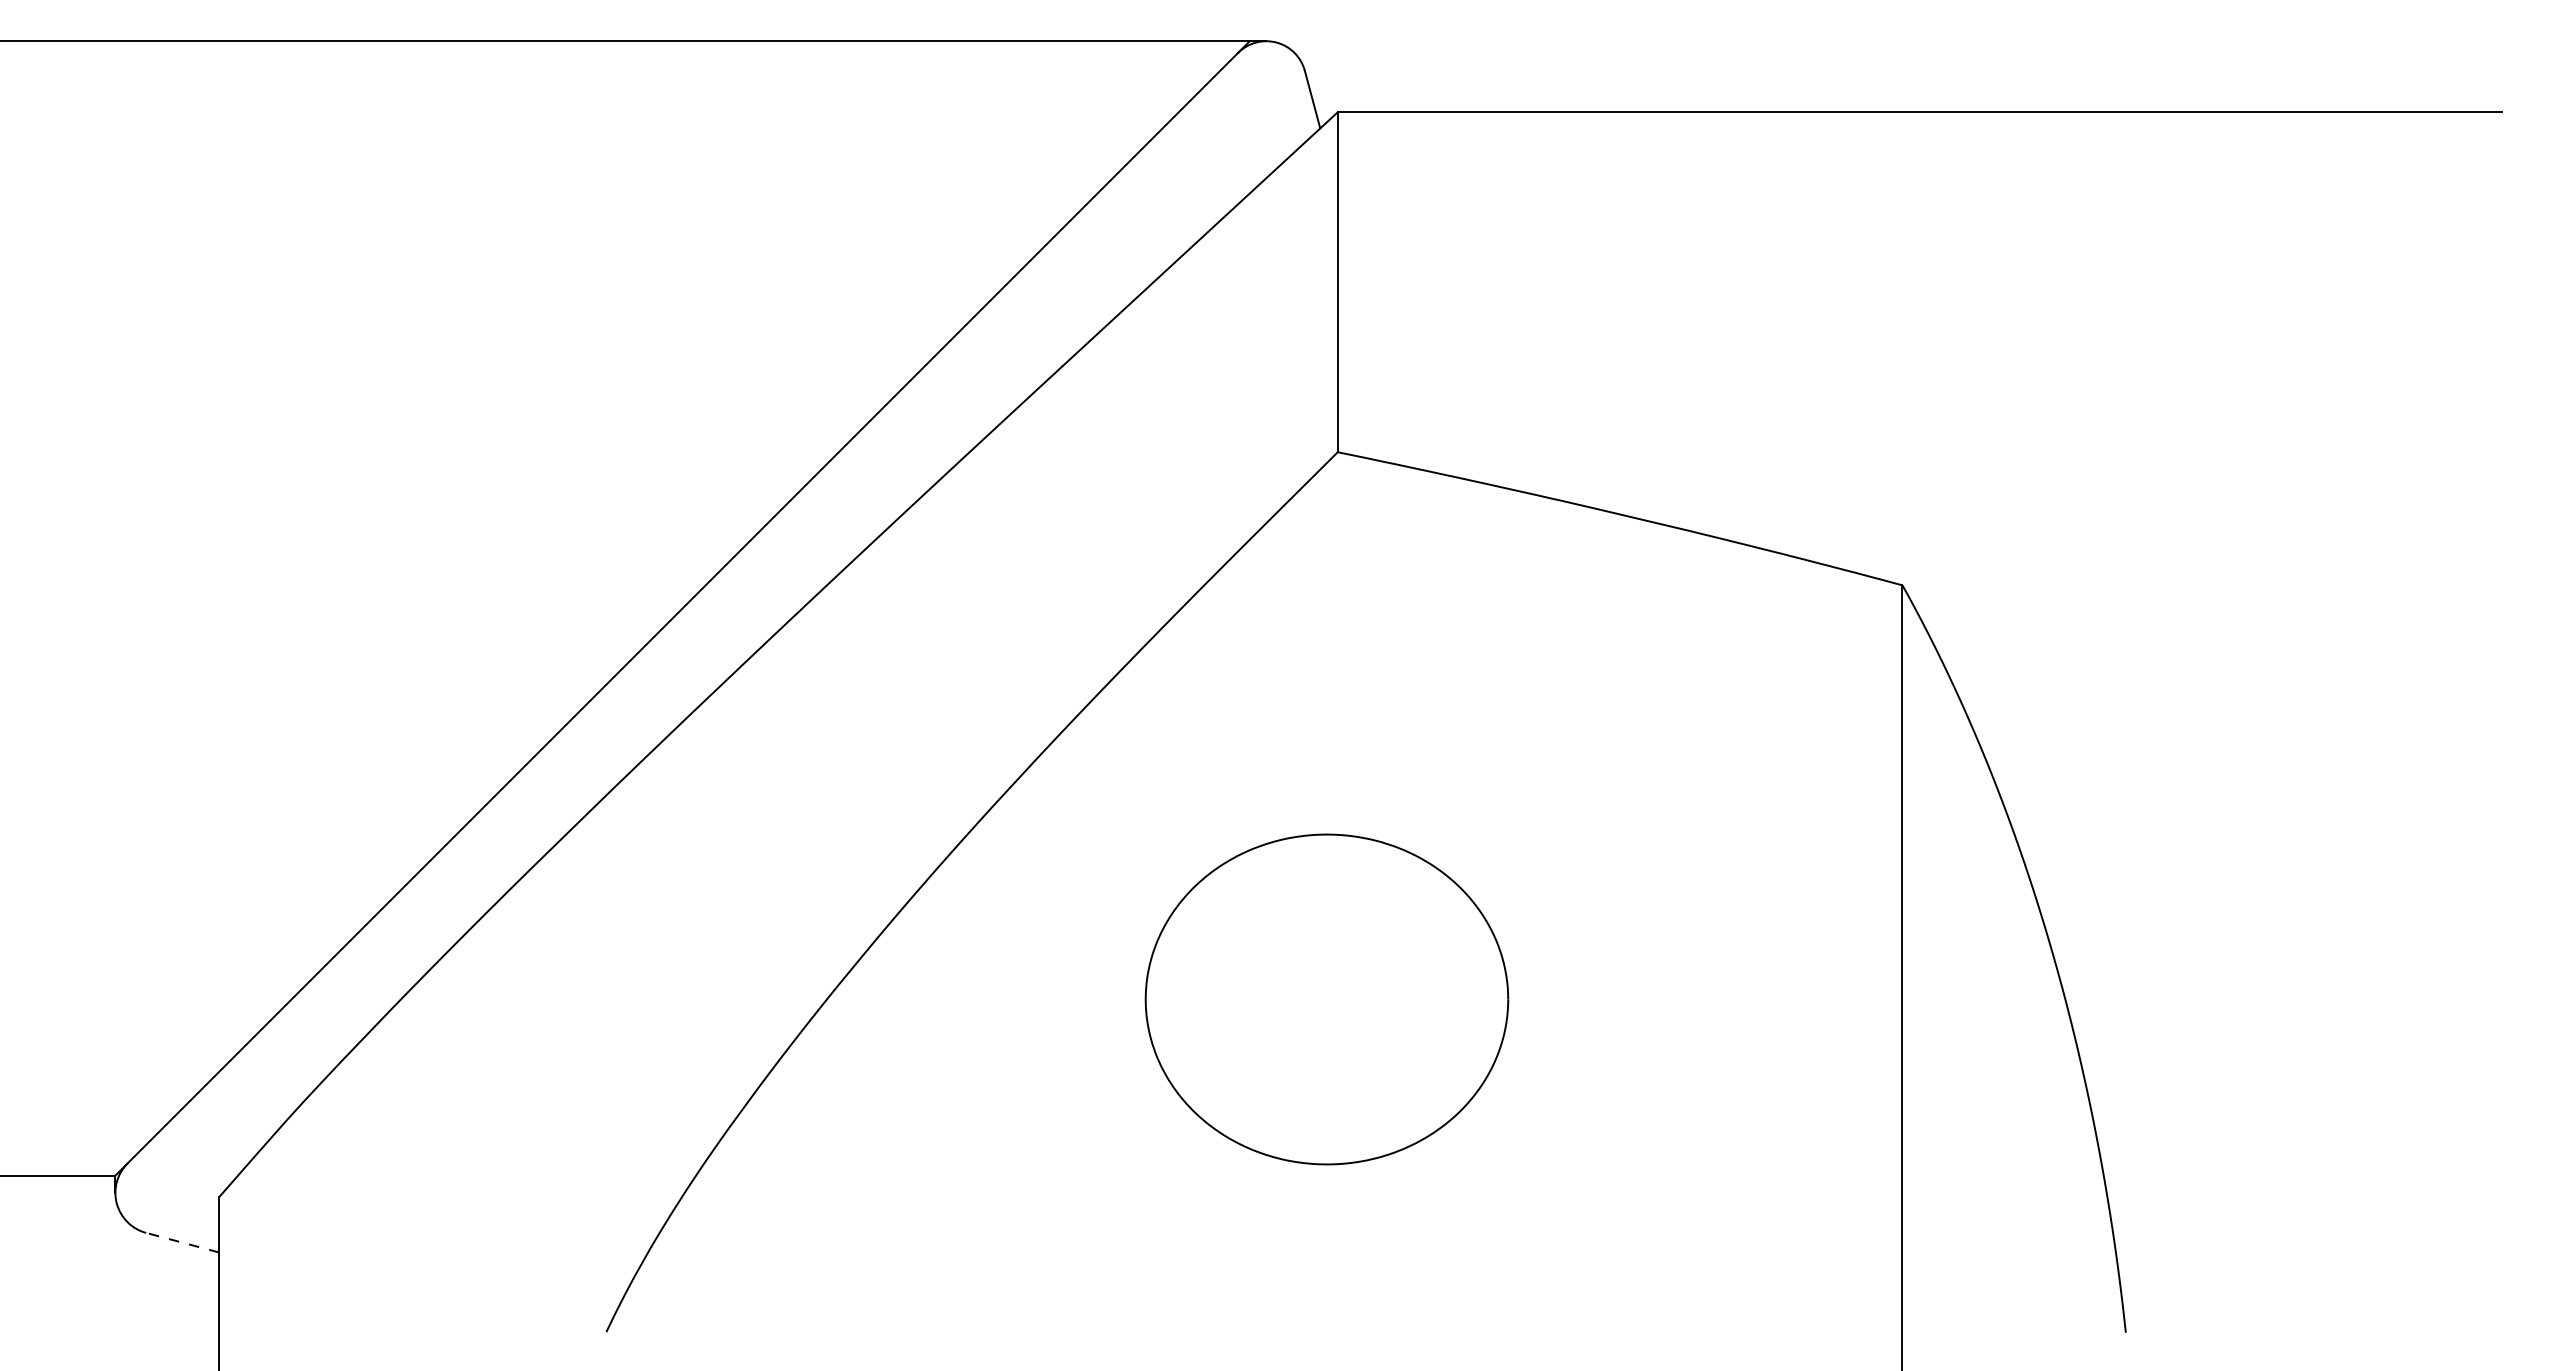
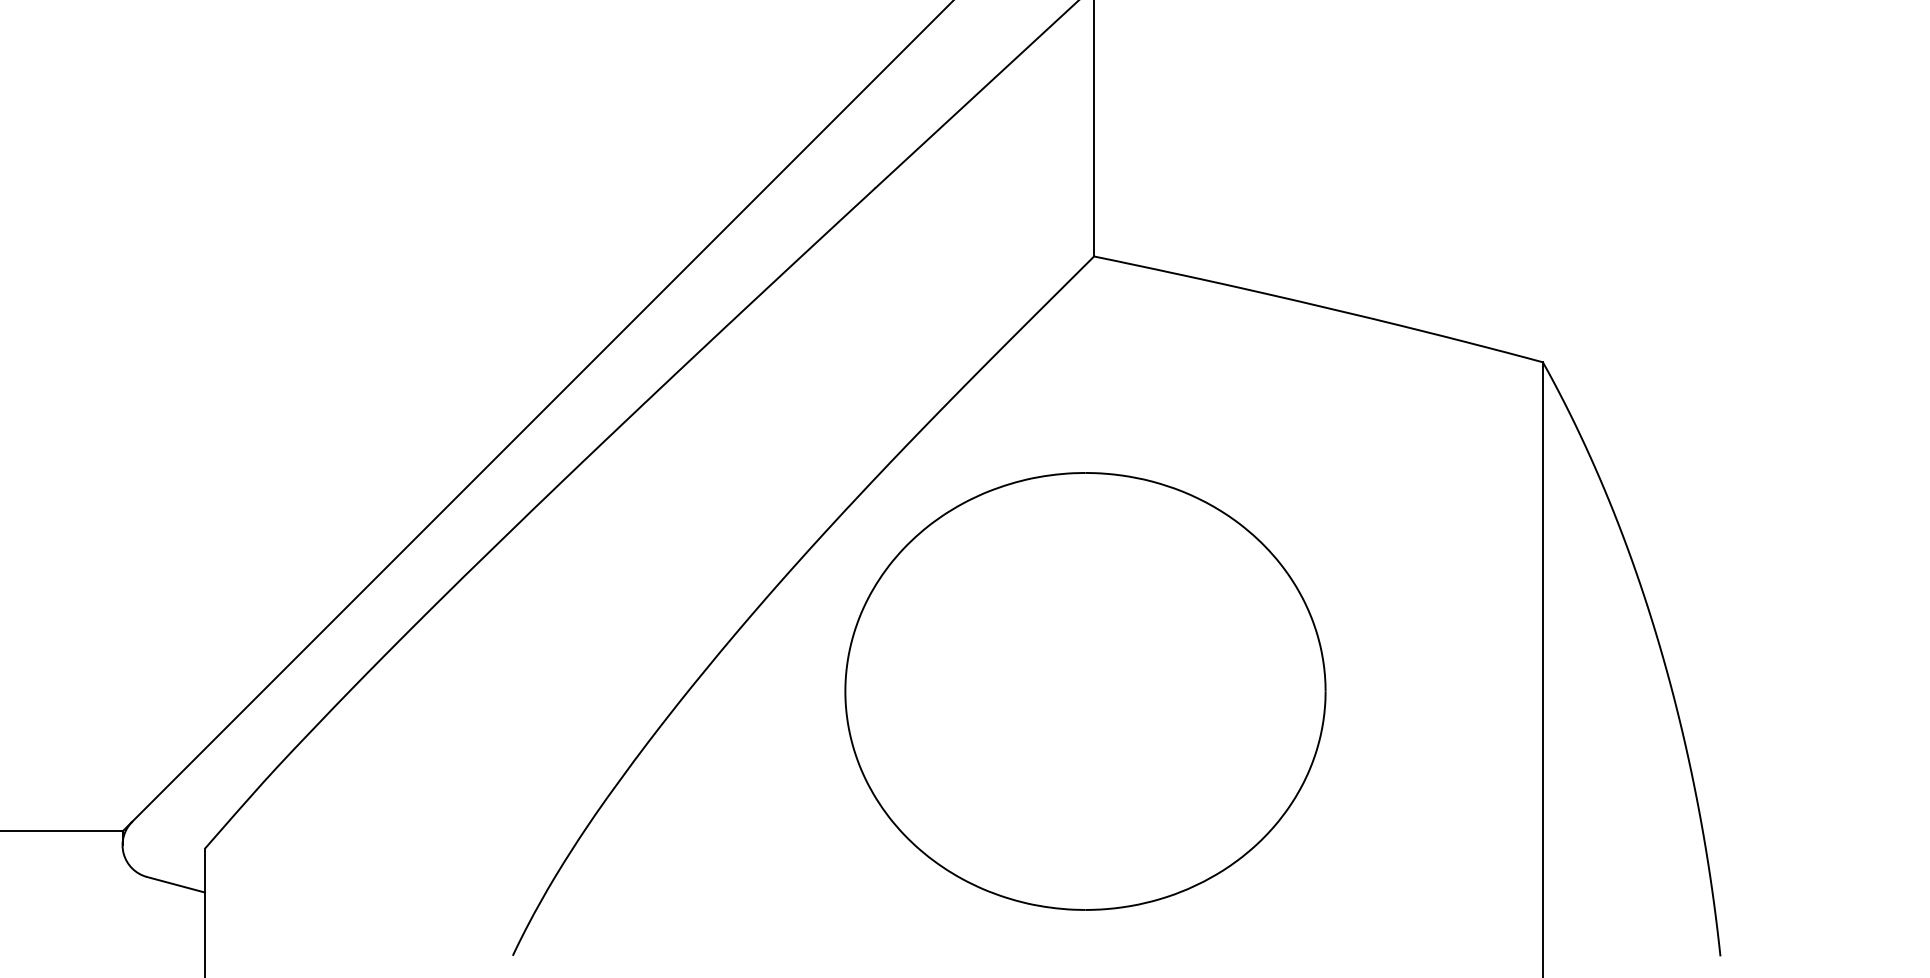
part: (1326, 999) -> (1085, 691), size x1.67
line: (182, 1242) -> (175, 884), dashed -> solid

